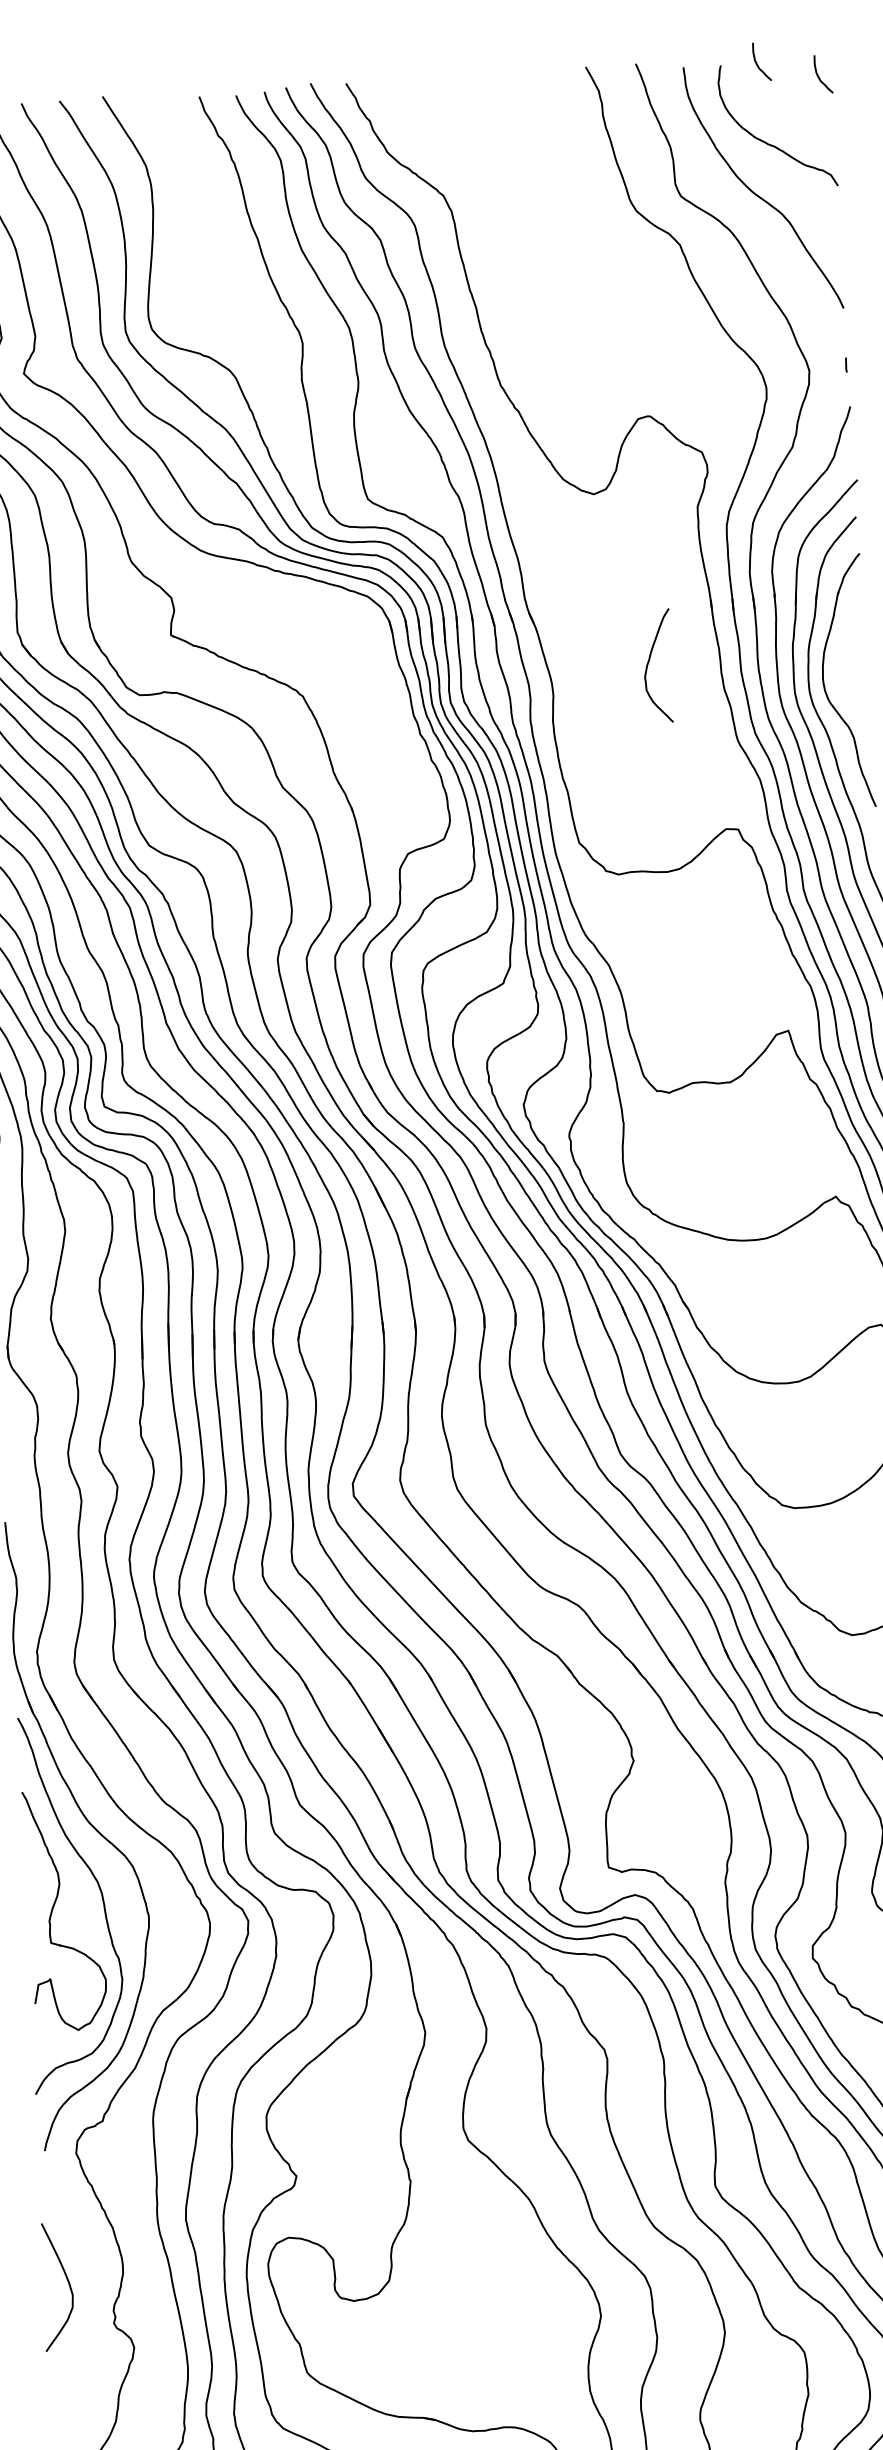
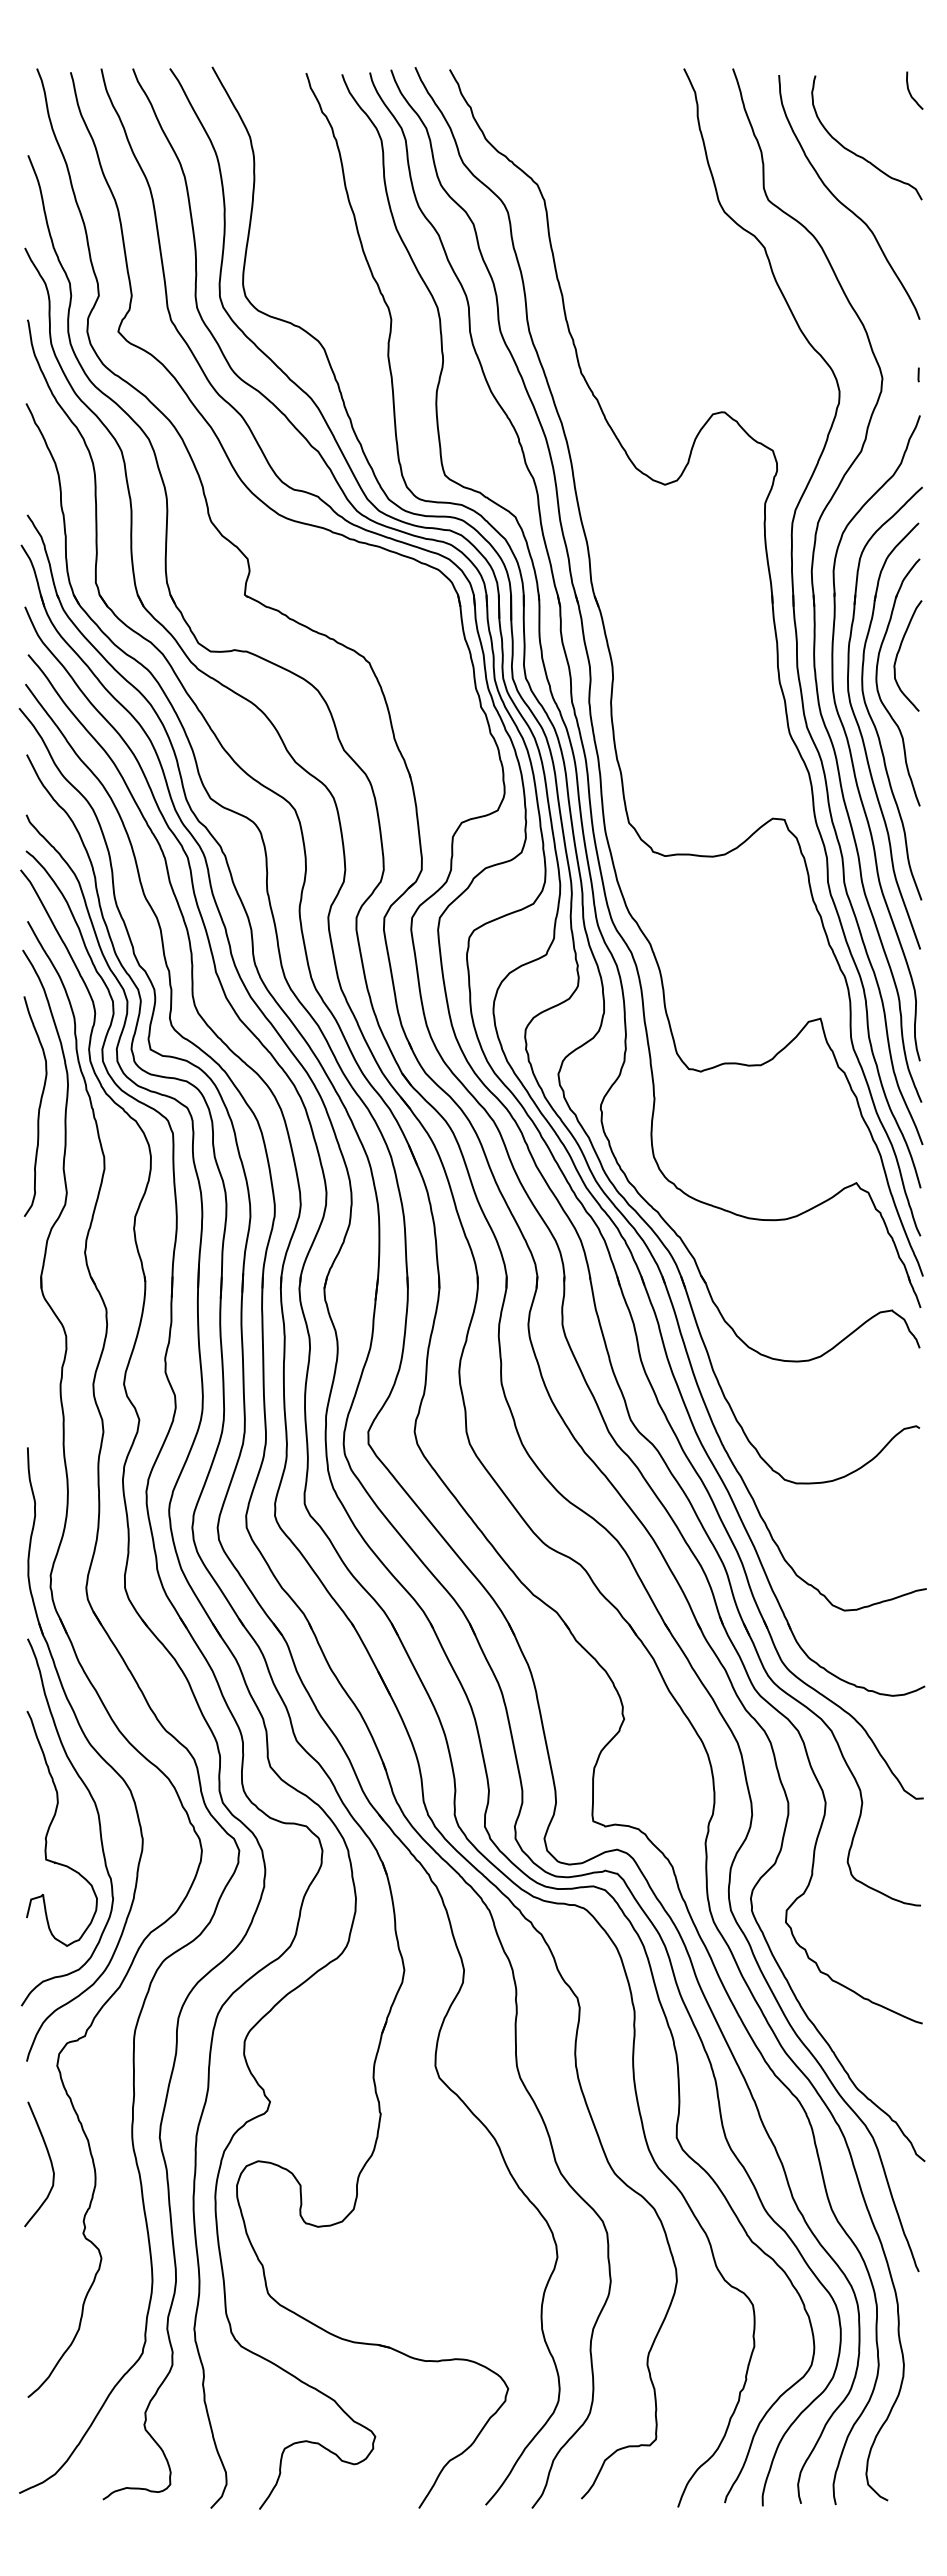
curve: (757, 62) -> (851, 75), removed
curve: (649, 663) -> (899, 652), moved
curve: (68, 2285) -> (50, 2163), moved

